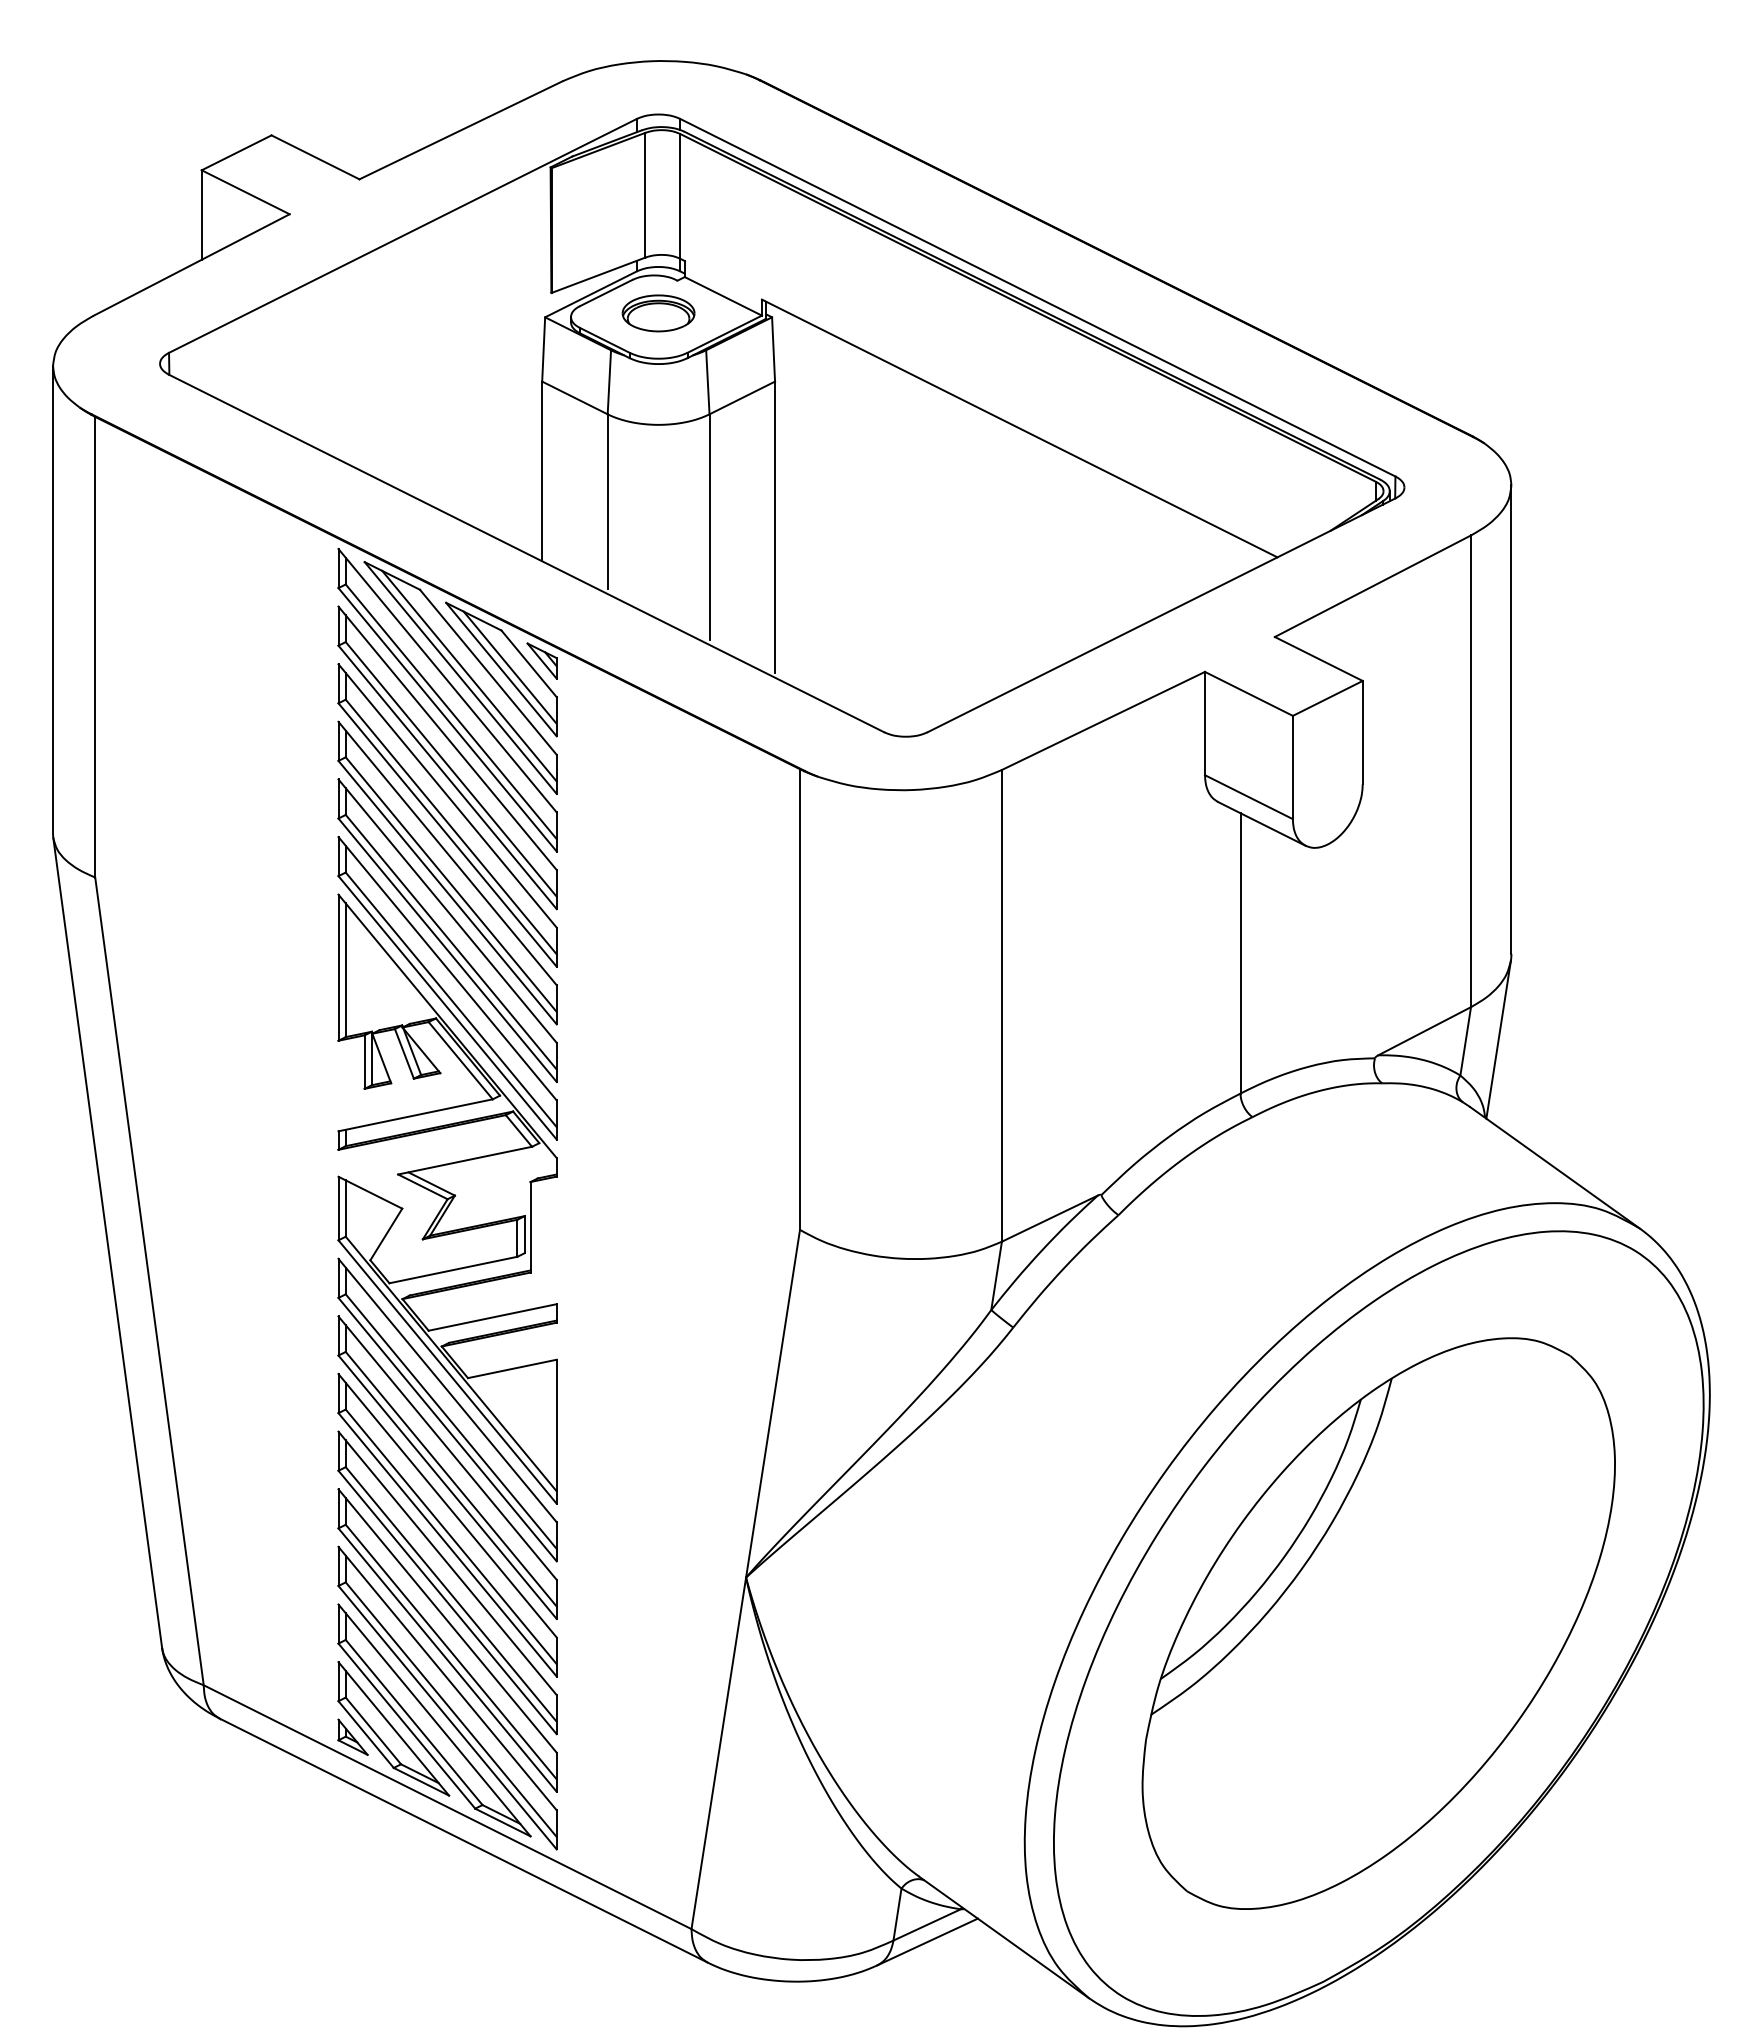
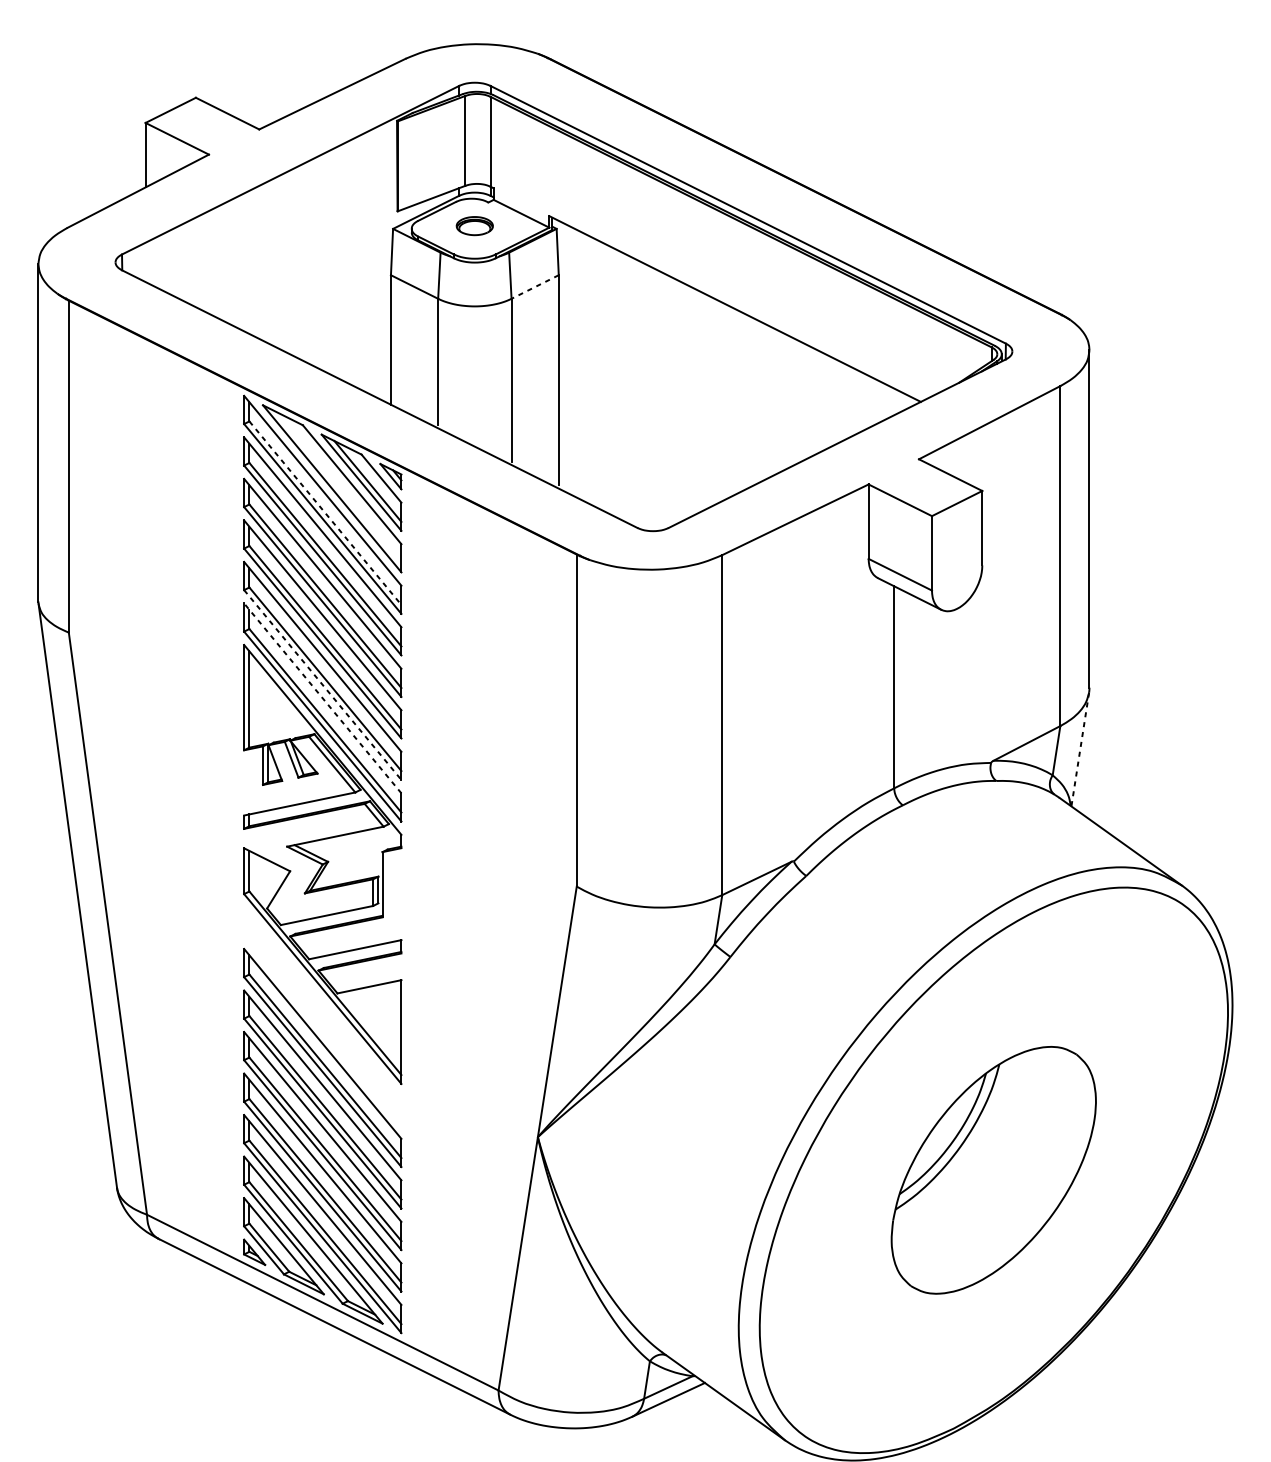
part: (658, 313) -> (474, 226), size x0.7
line: (742, 397) -> (535, 286), solid -> dashed
line: (469, 675) -> (338, 487), removed
line: (451, 712) -> (325, 513), solid -> dashed
line: (447, 950) -> (322, 685), solid -> dashed
line: (447, 968) -> (322, 698), solid -> dashed
line: (1498, 1039) -> (1080, 749), solid -> dashed
part: (447, 1409) -> (322, 1016), removed
part: (1378, 1623) -> (993, 1170), size x0.6

